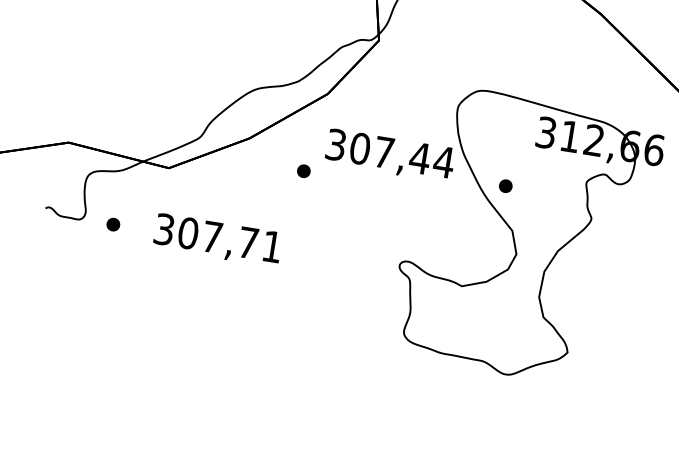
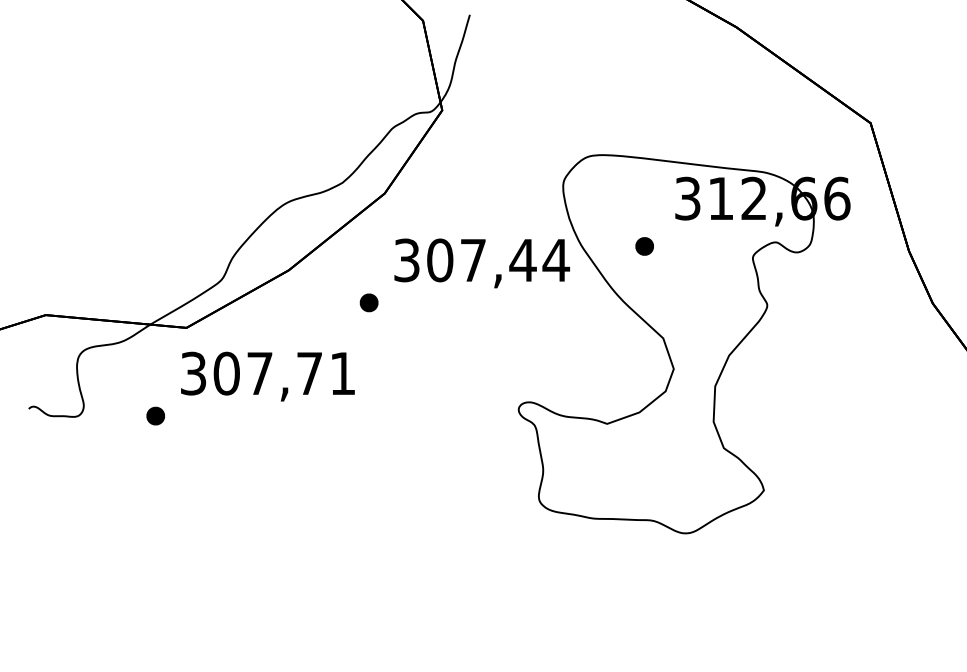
part: (505, 186) -> (644, 246), moved
part: (113, 224) -> (155, 415), moved
text: (217, 240) -> (267, 376), moved

